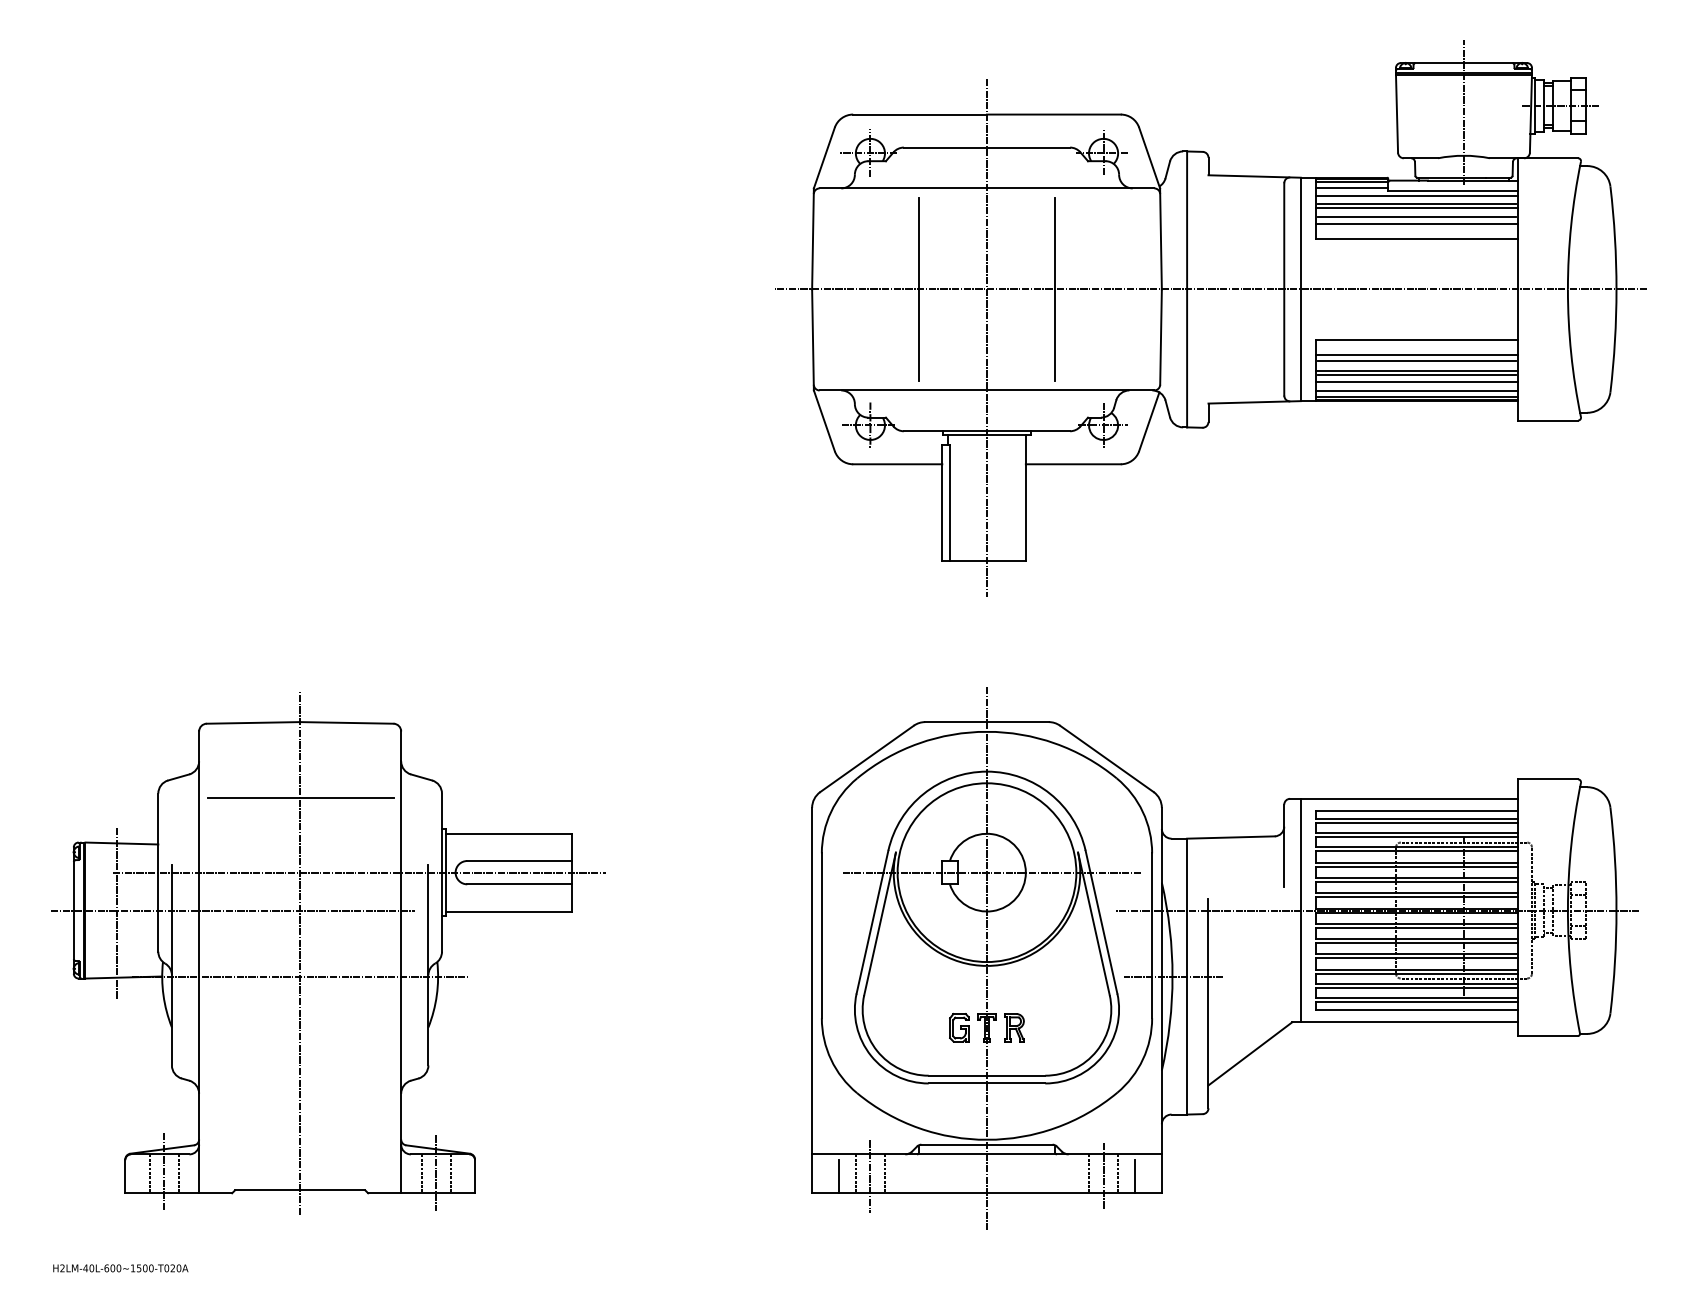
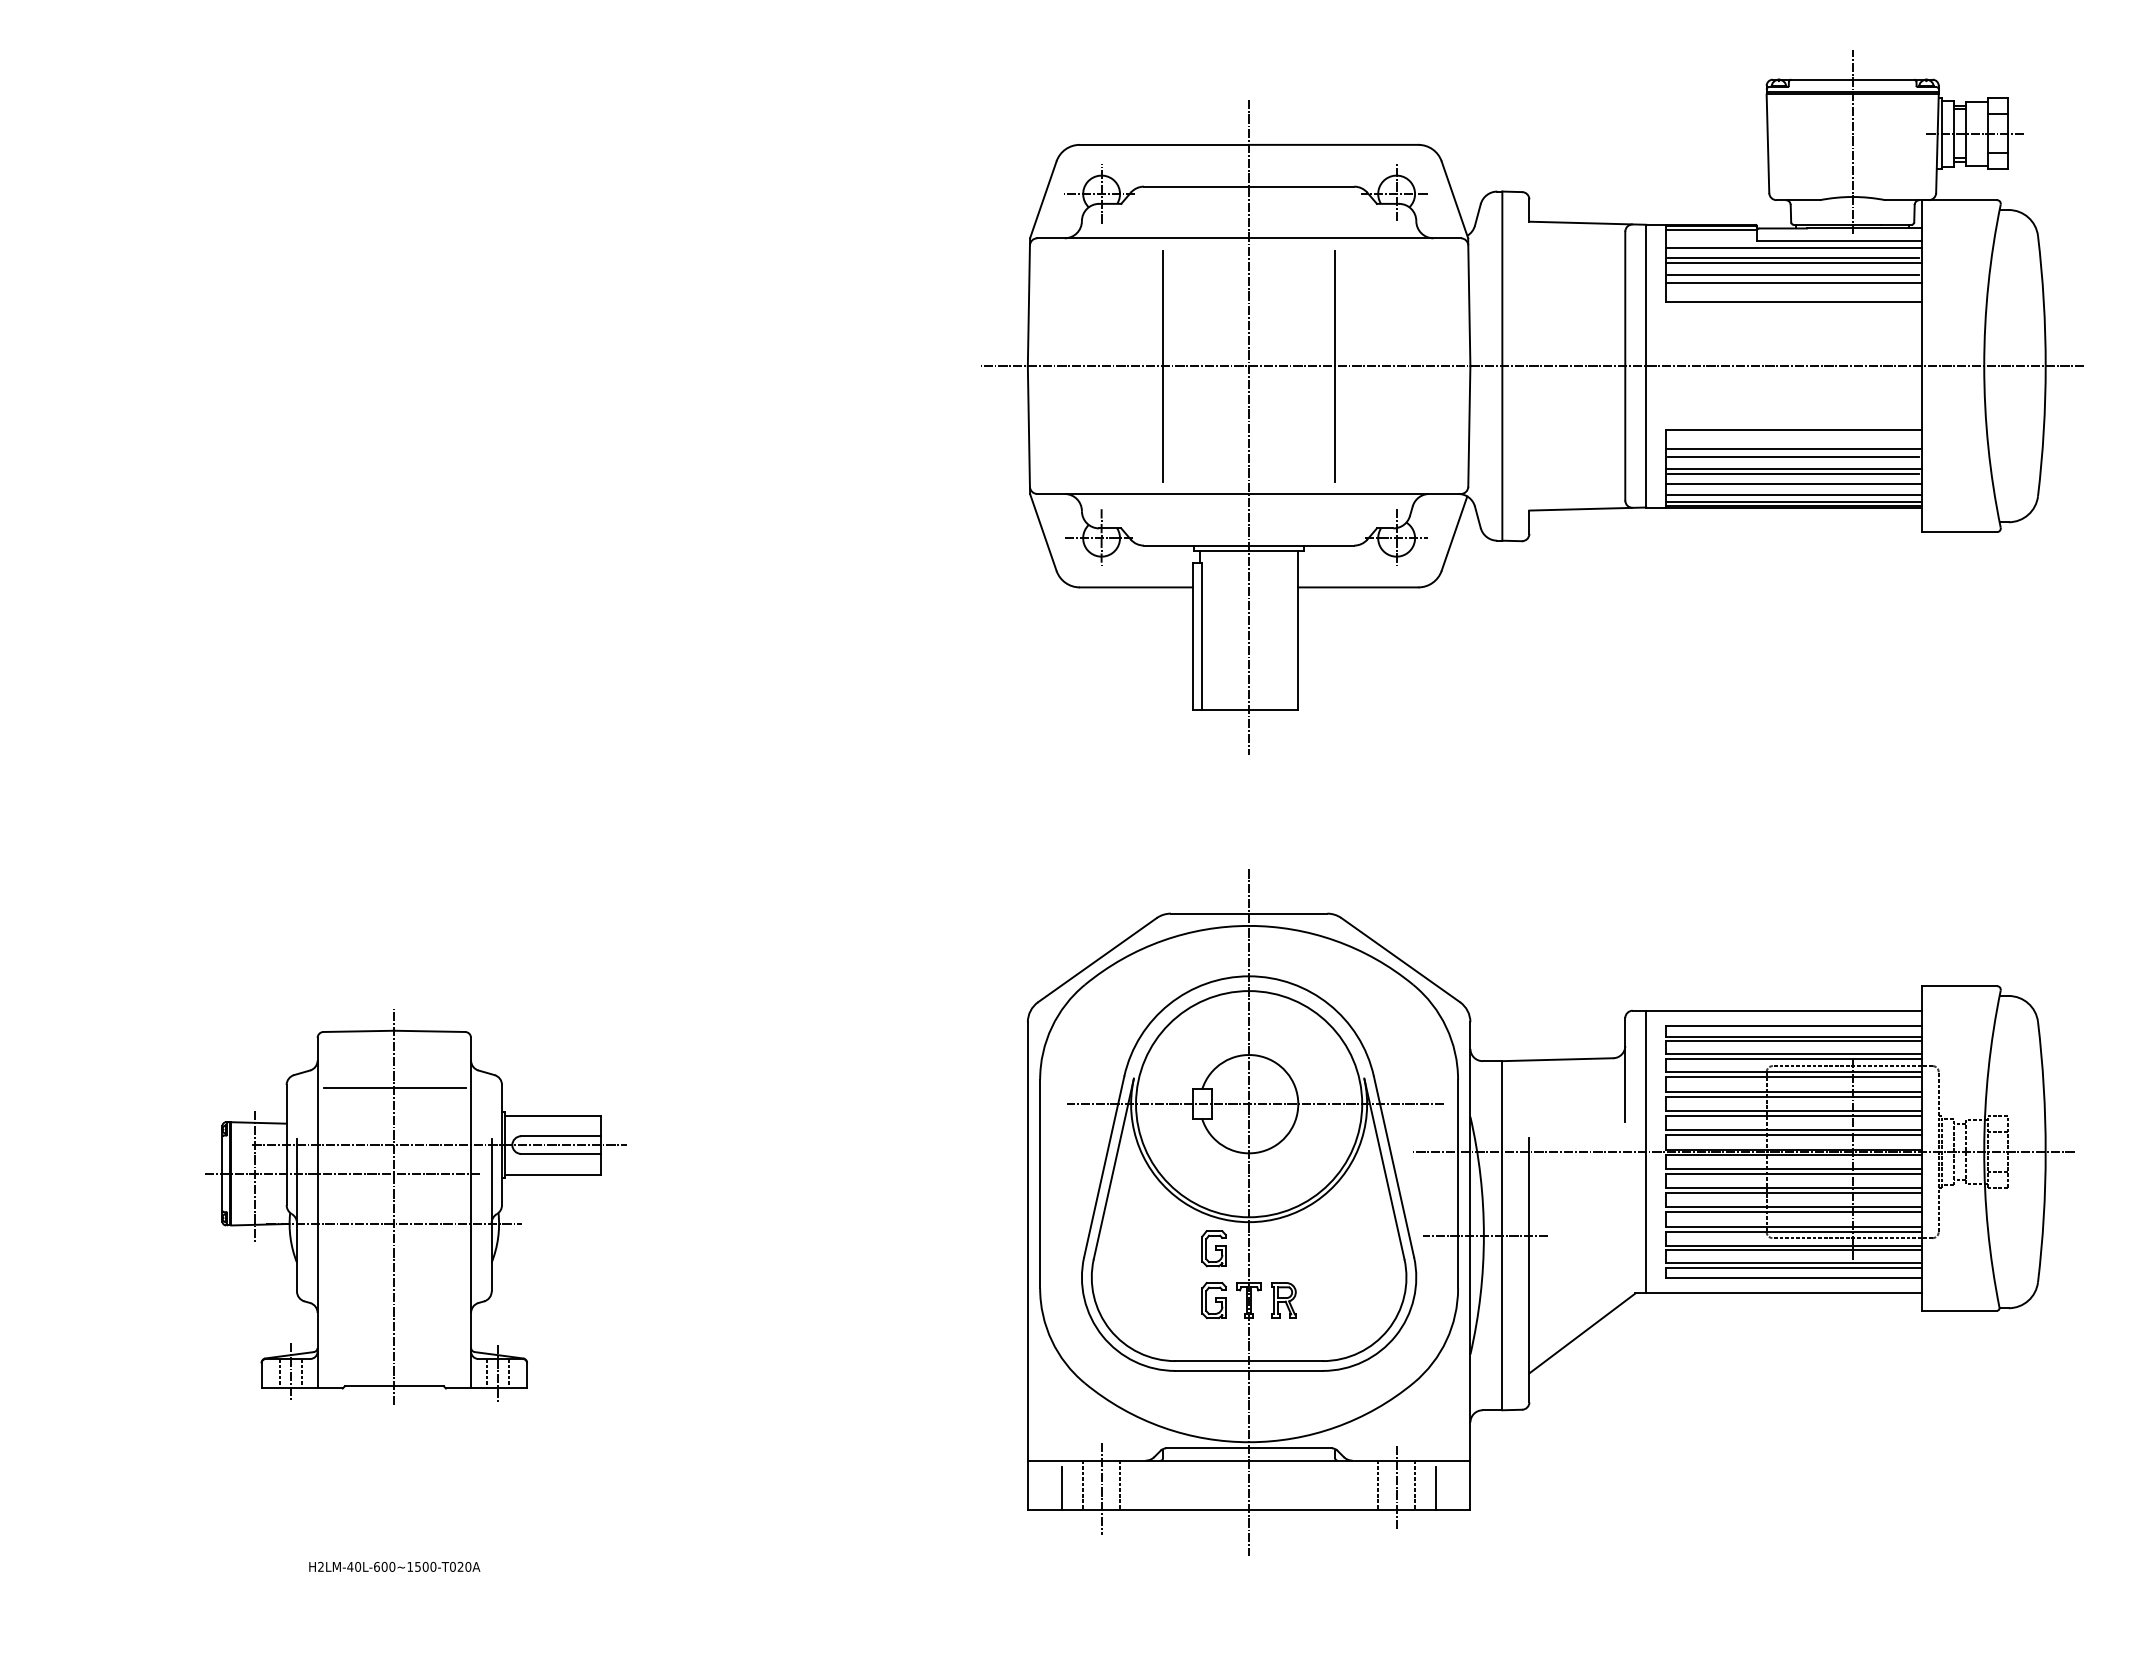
line: (1352, 187) -> (1711, 237), removed
part: (328, 953) -> (415, 1206), size x0.6
part: (959, 986) -> (1214, 1248), added
text: (120, 1268) -> (394, 1567), moved

